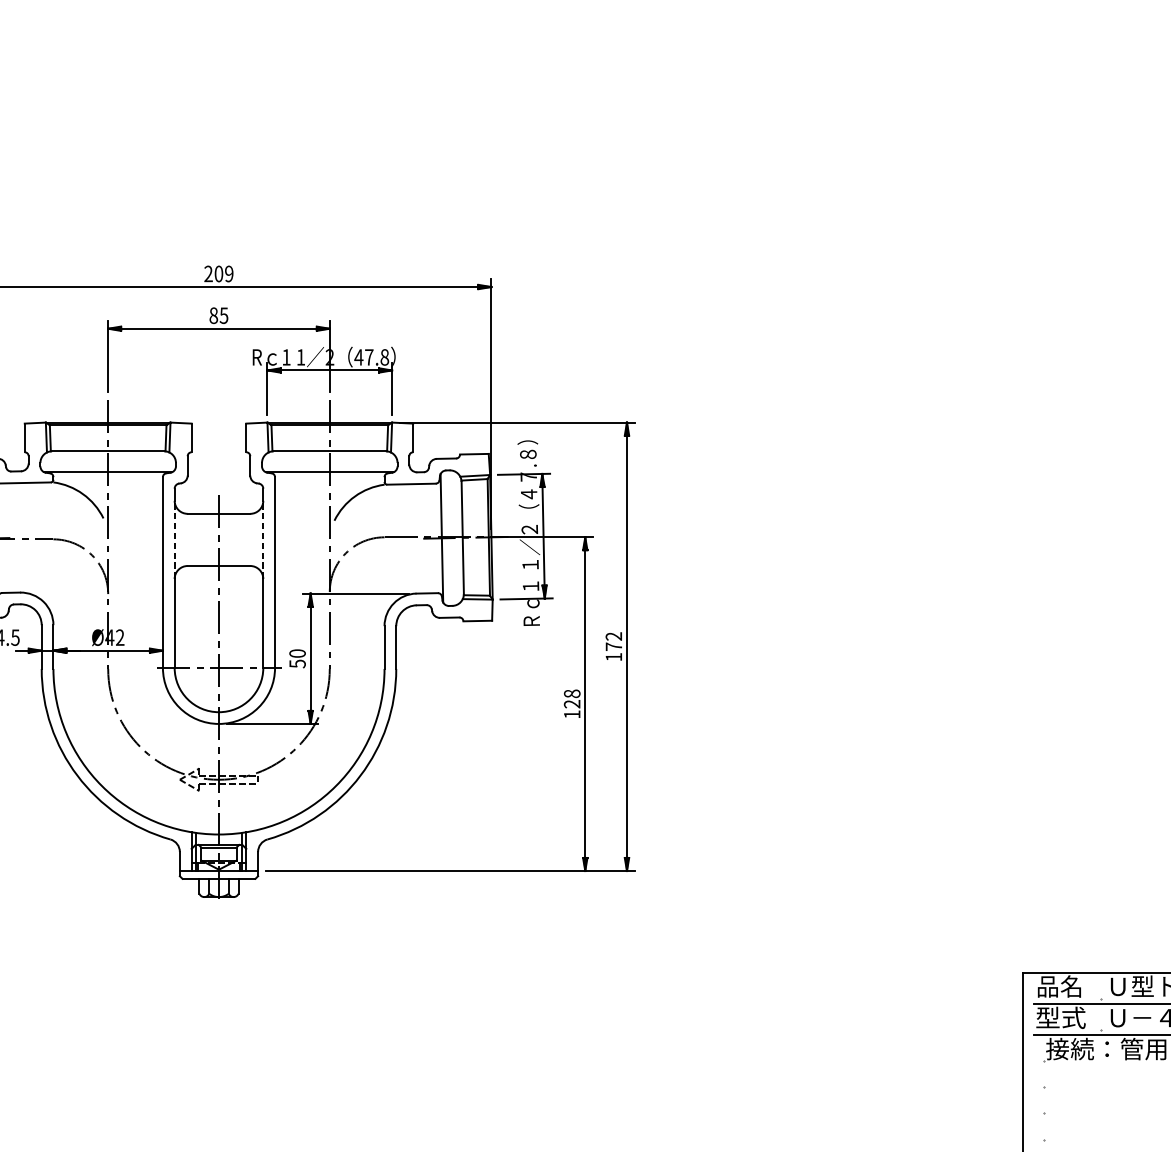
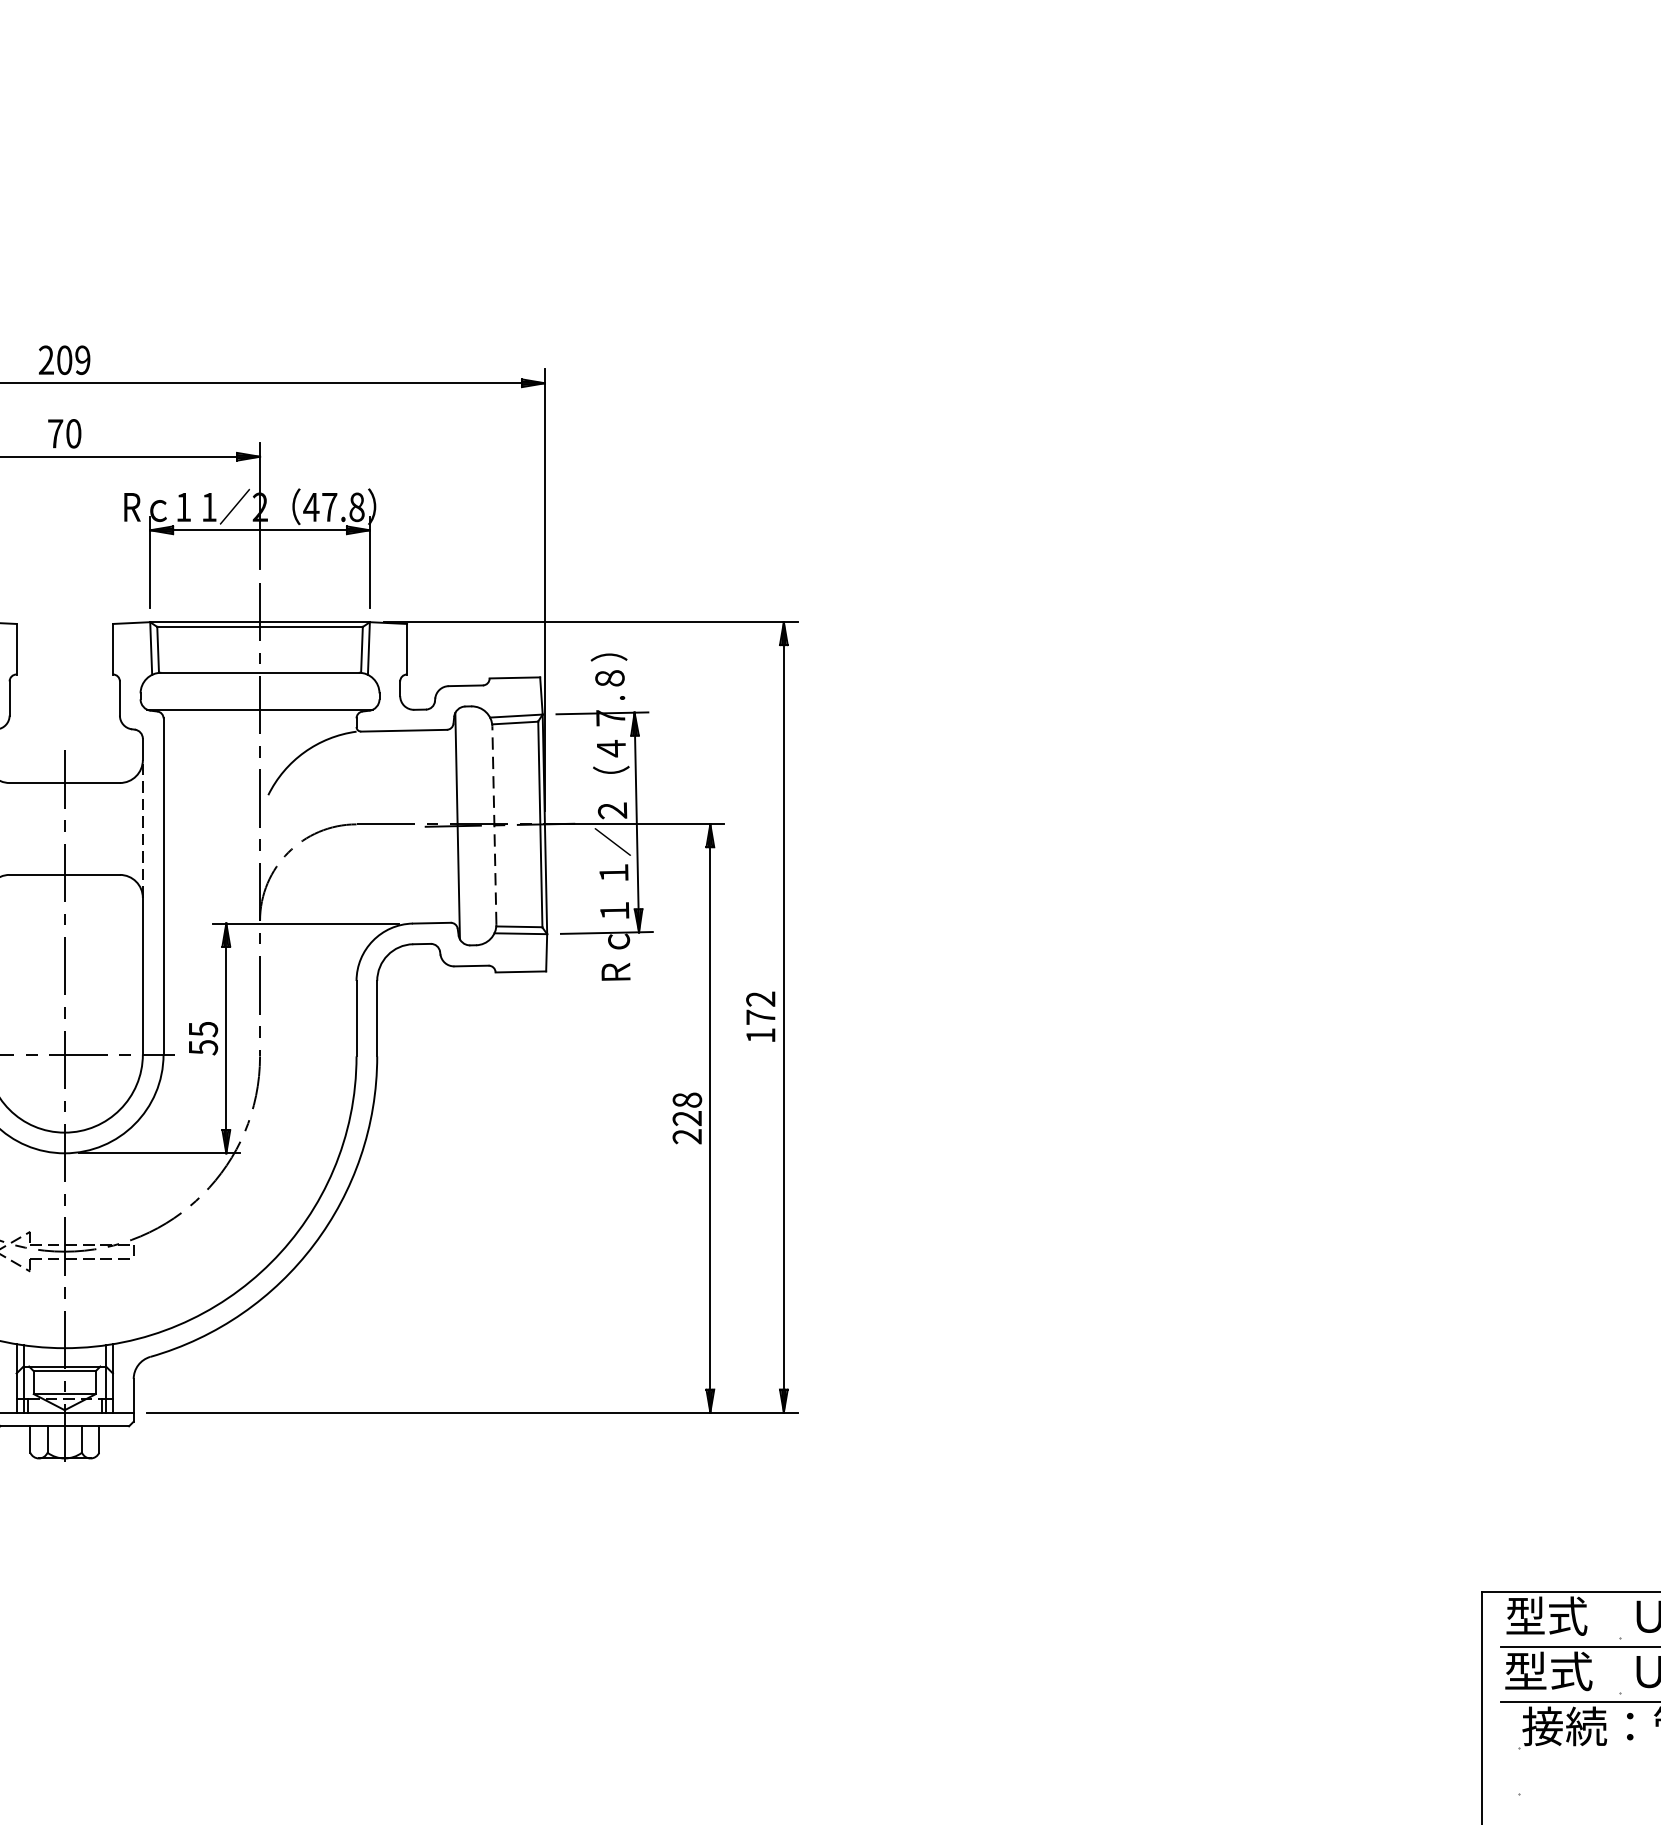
text: (218, 315) -> (63, 433), 85 -> 70
line: (462, 537) -> (493, 824), solid -> dashed
text: (297, 653) -> (203, 1029), 50 -> 55
text: (571, 714) -> (686, 1136), 128 -> 228
text: (1059, 986) -> (1546, 1616), 品名 -> 型式

